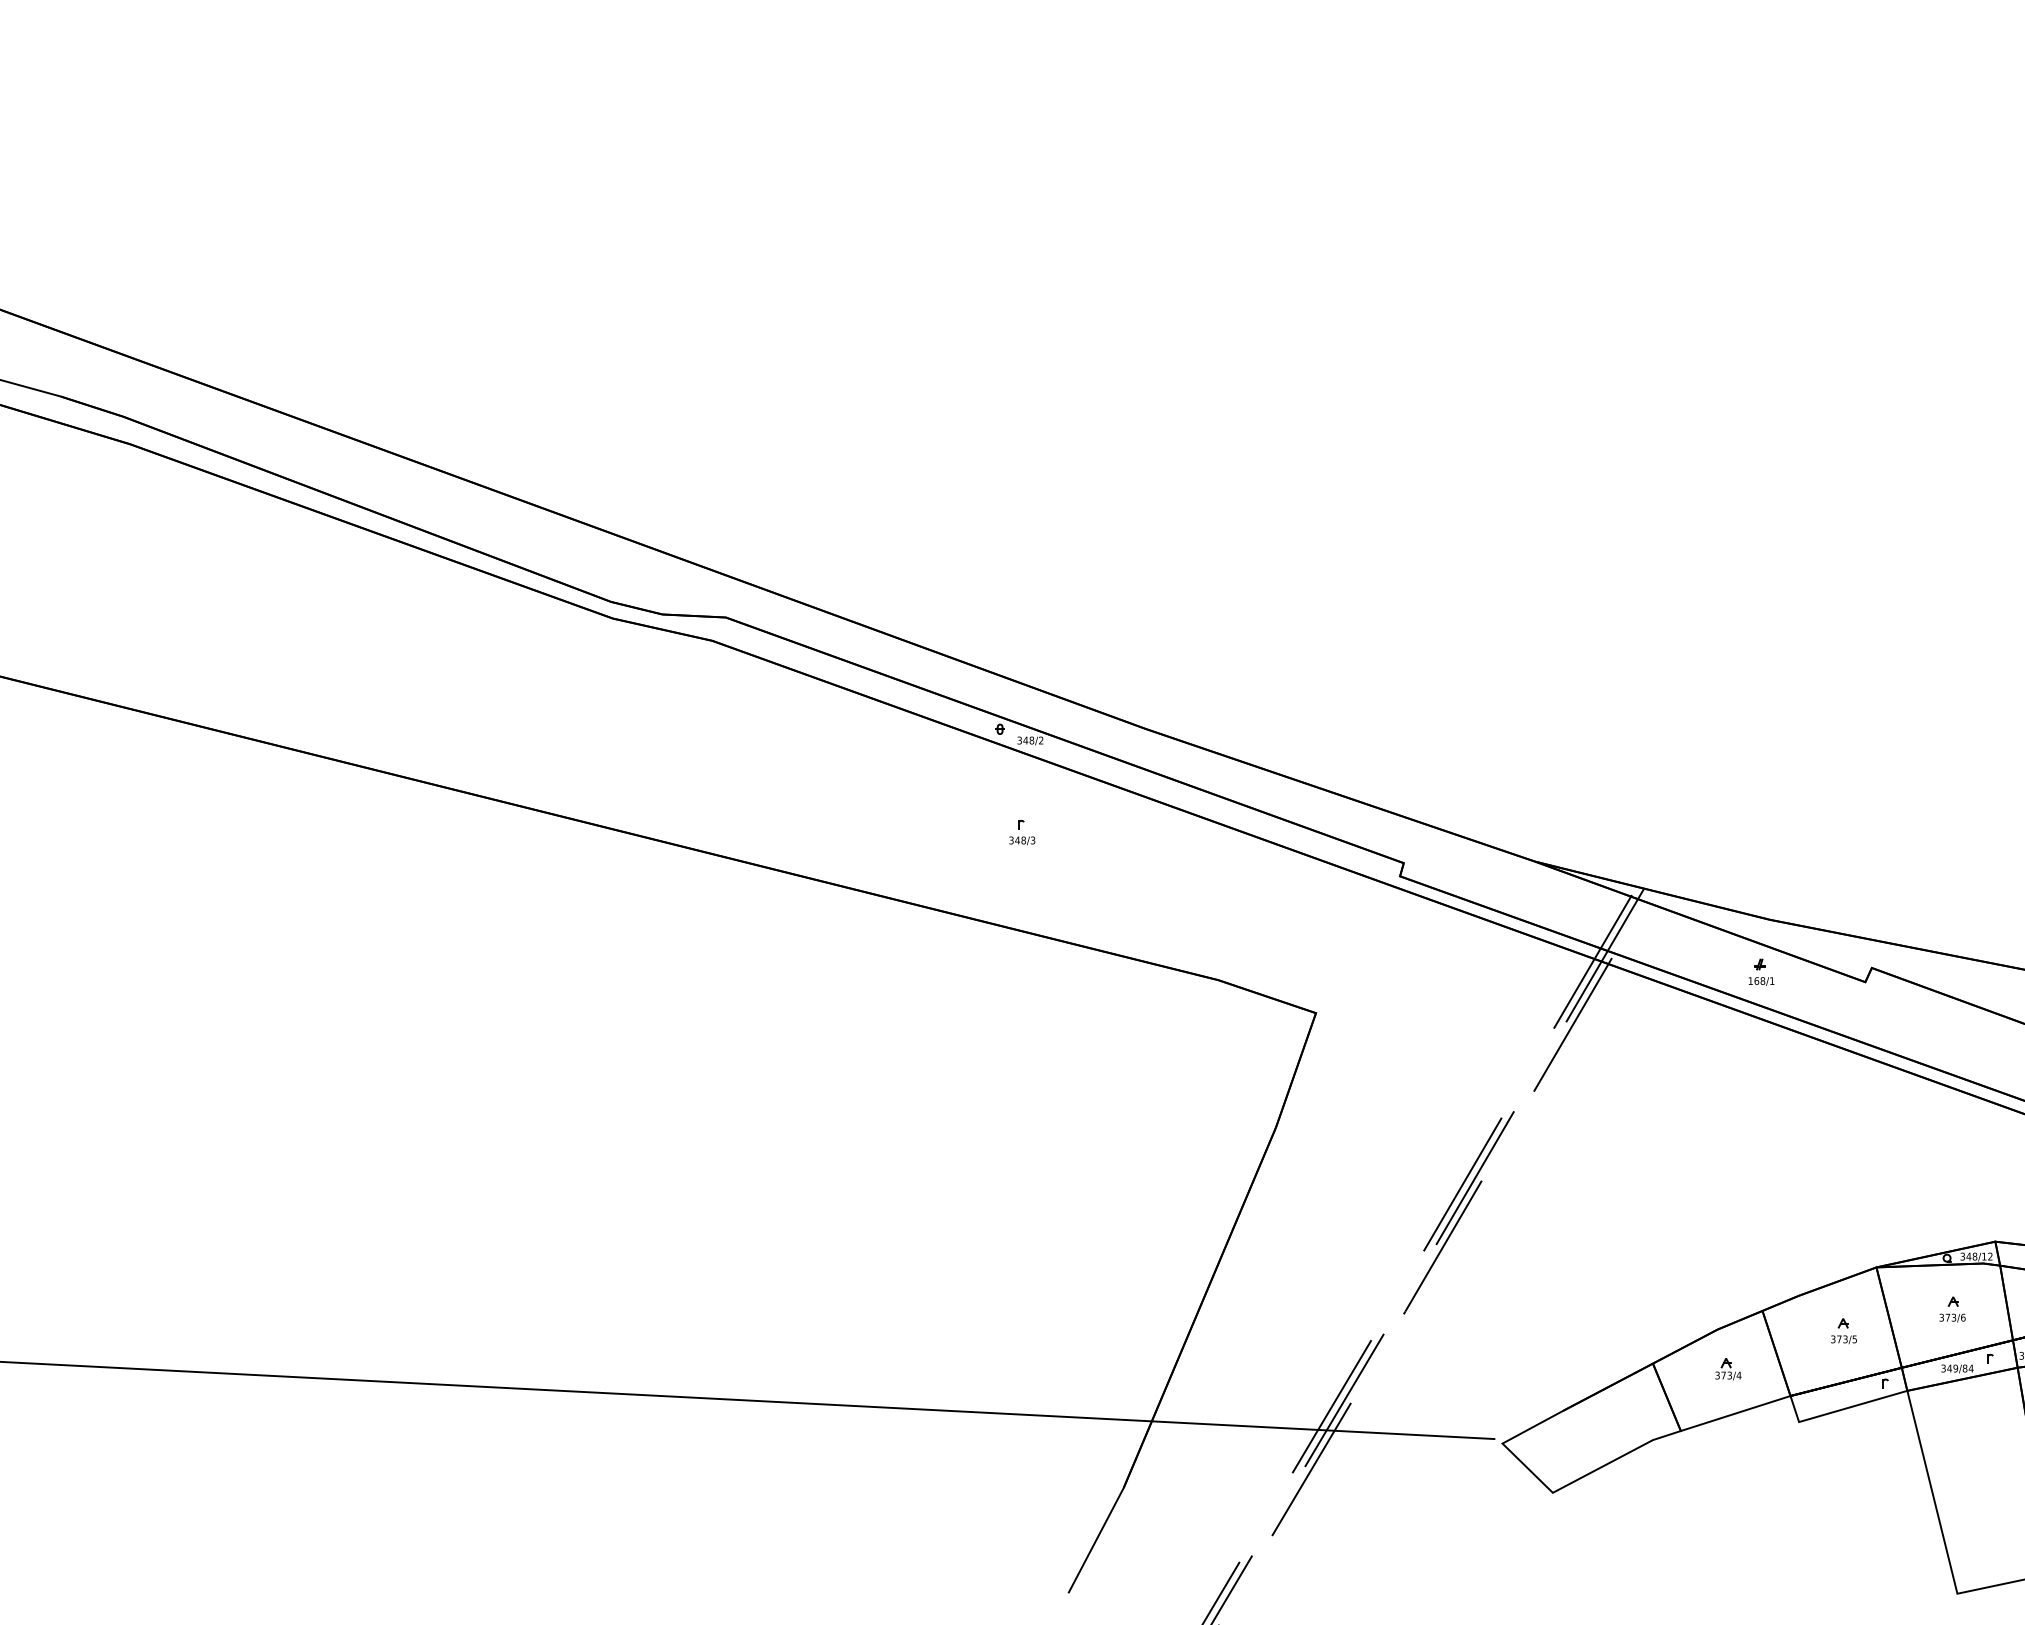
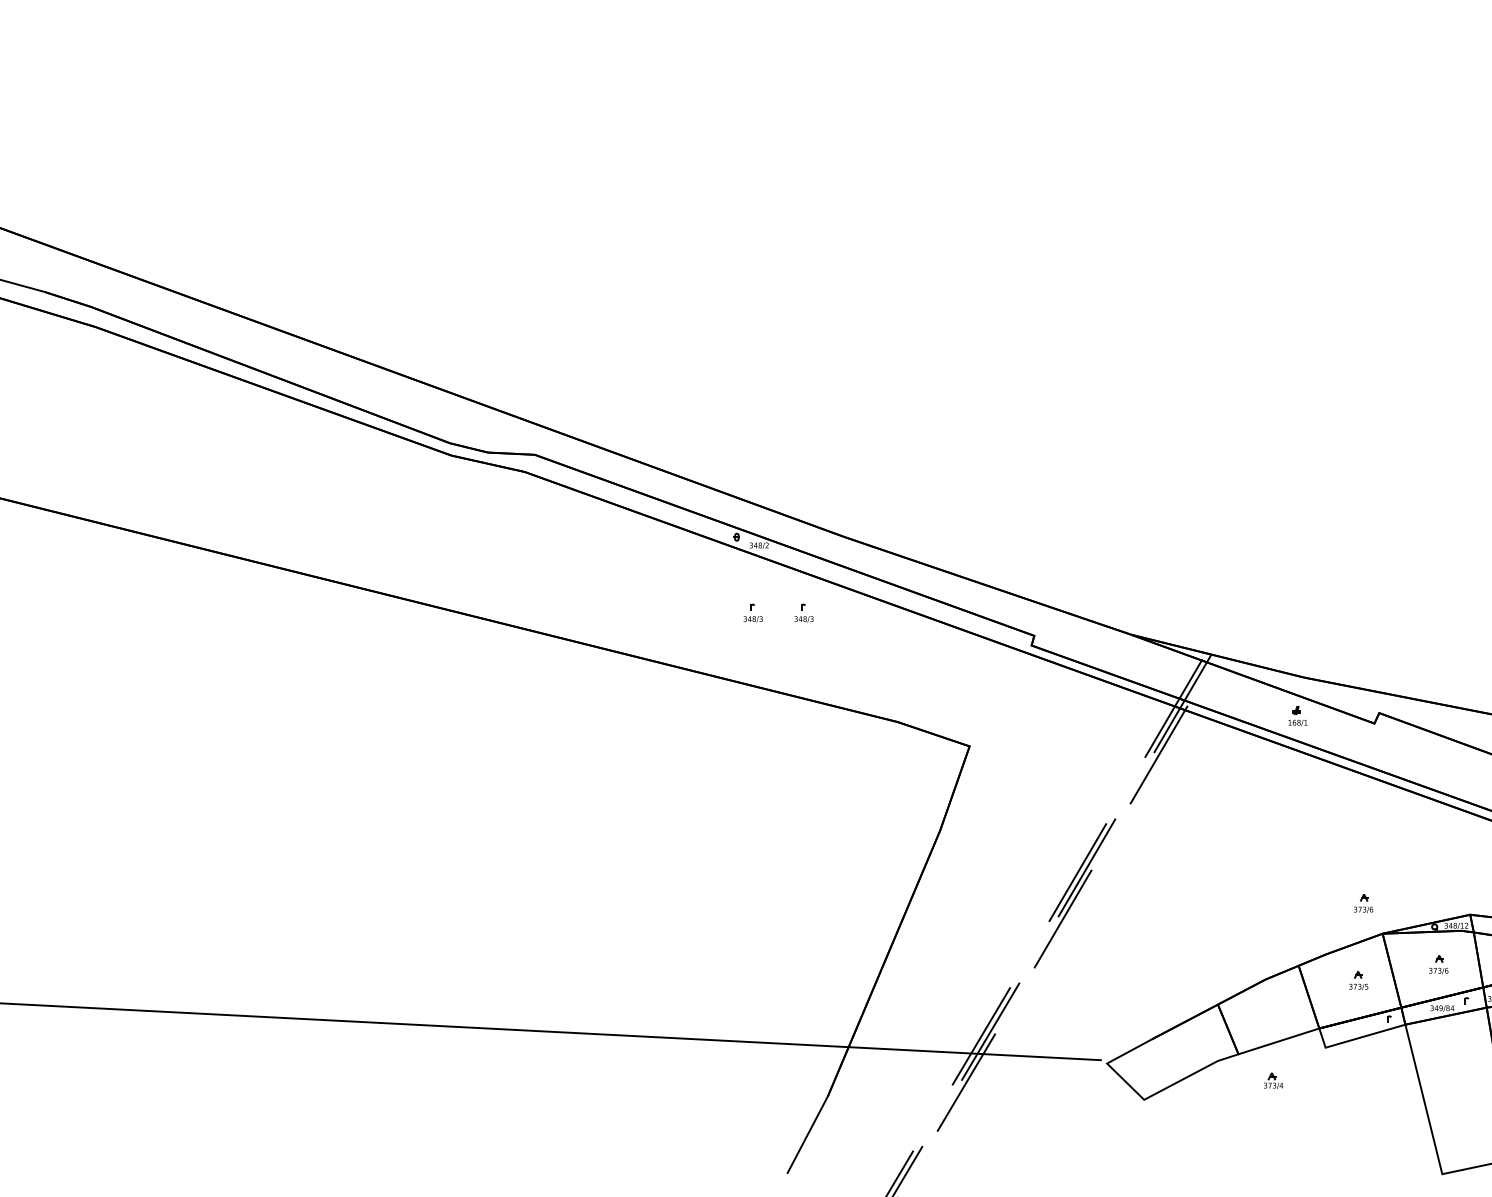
part: (1091, 832) -> (804, 613), added
part: (1850, 1226) -> (1363, 903), added
part: (1728, 1369) -> (1273, 1081), moved

